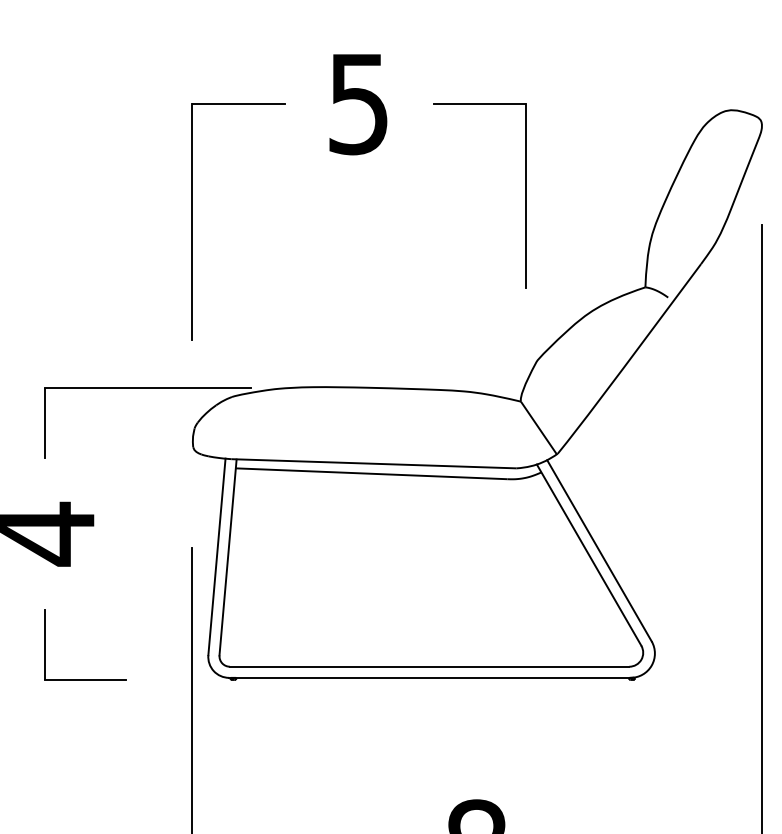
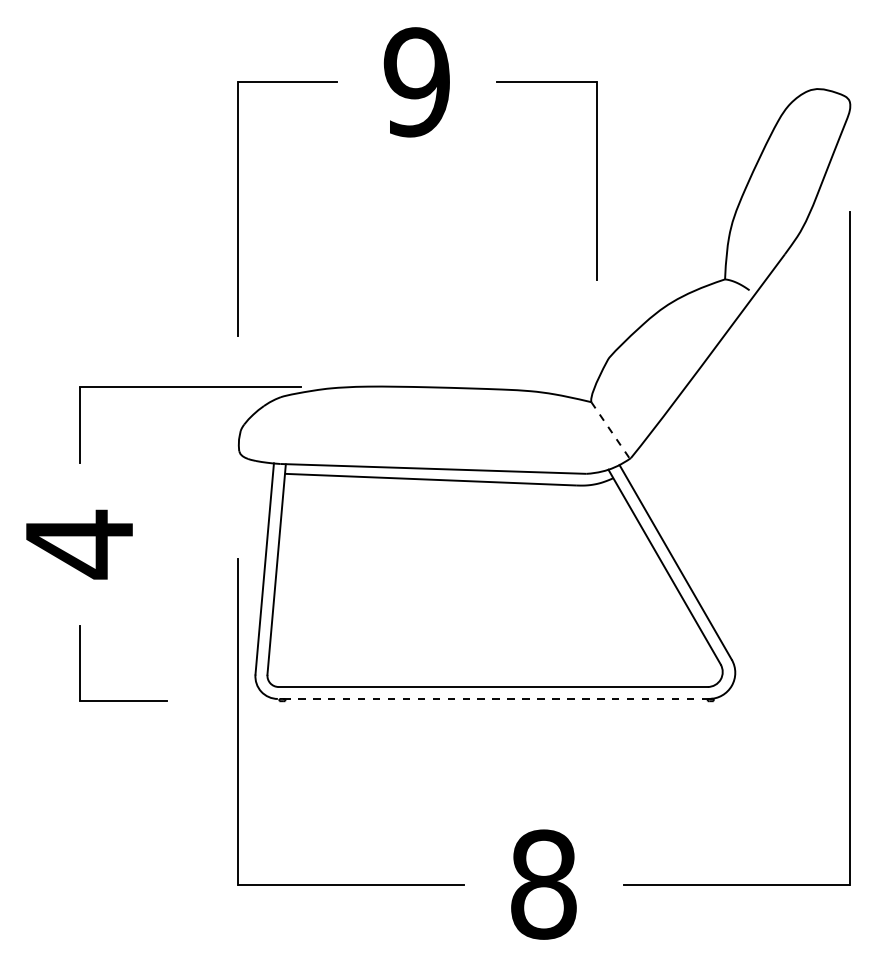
text: (358, 104) -> (416, 82), 5 -> 9
line: (538, 428) -> (610, 430), solid -> dashed
line: (429, 677) -> (493, 698), solid -> dashed

